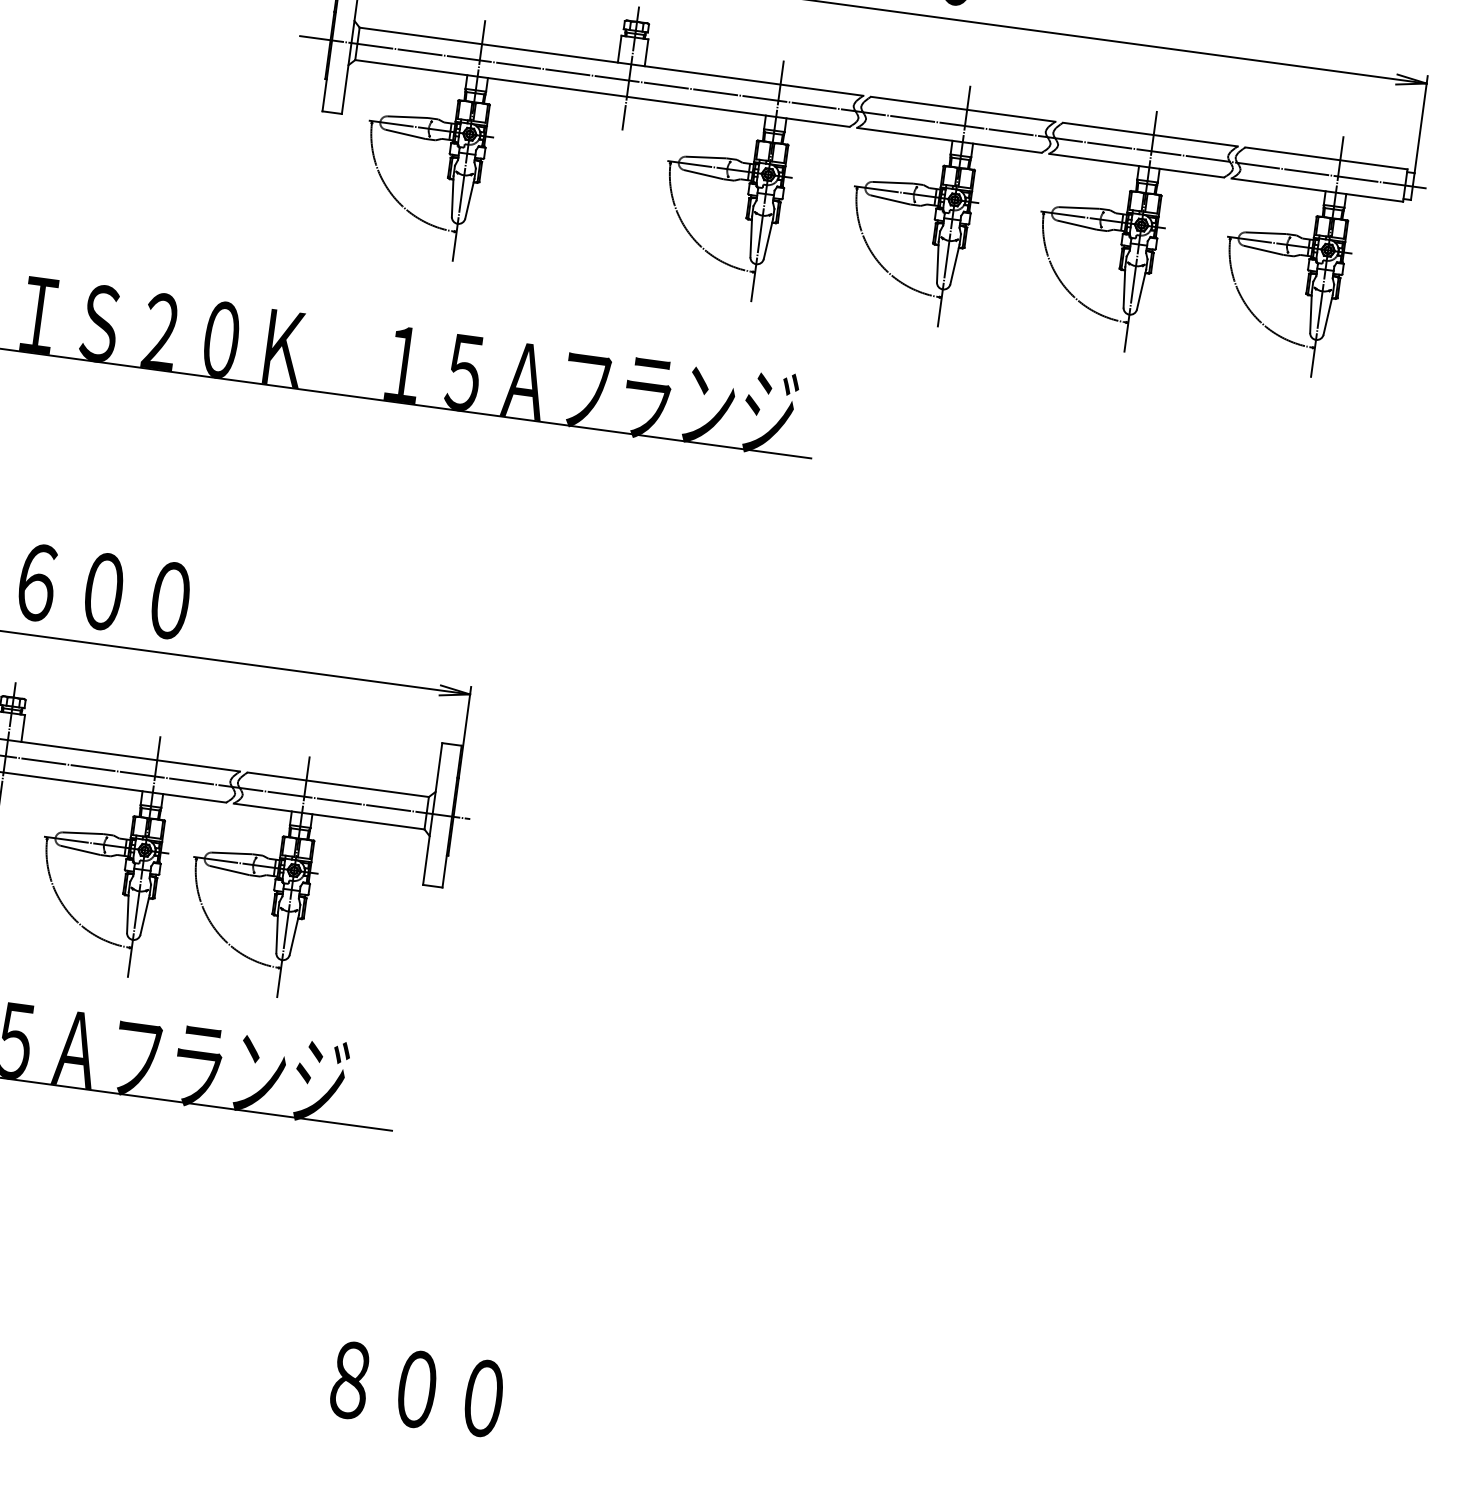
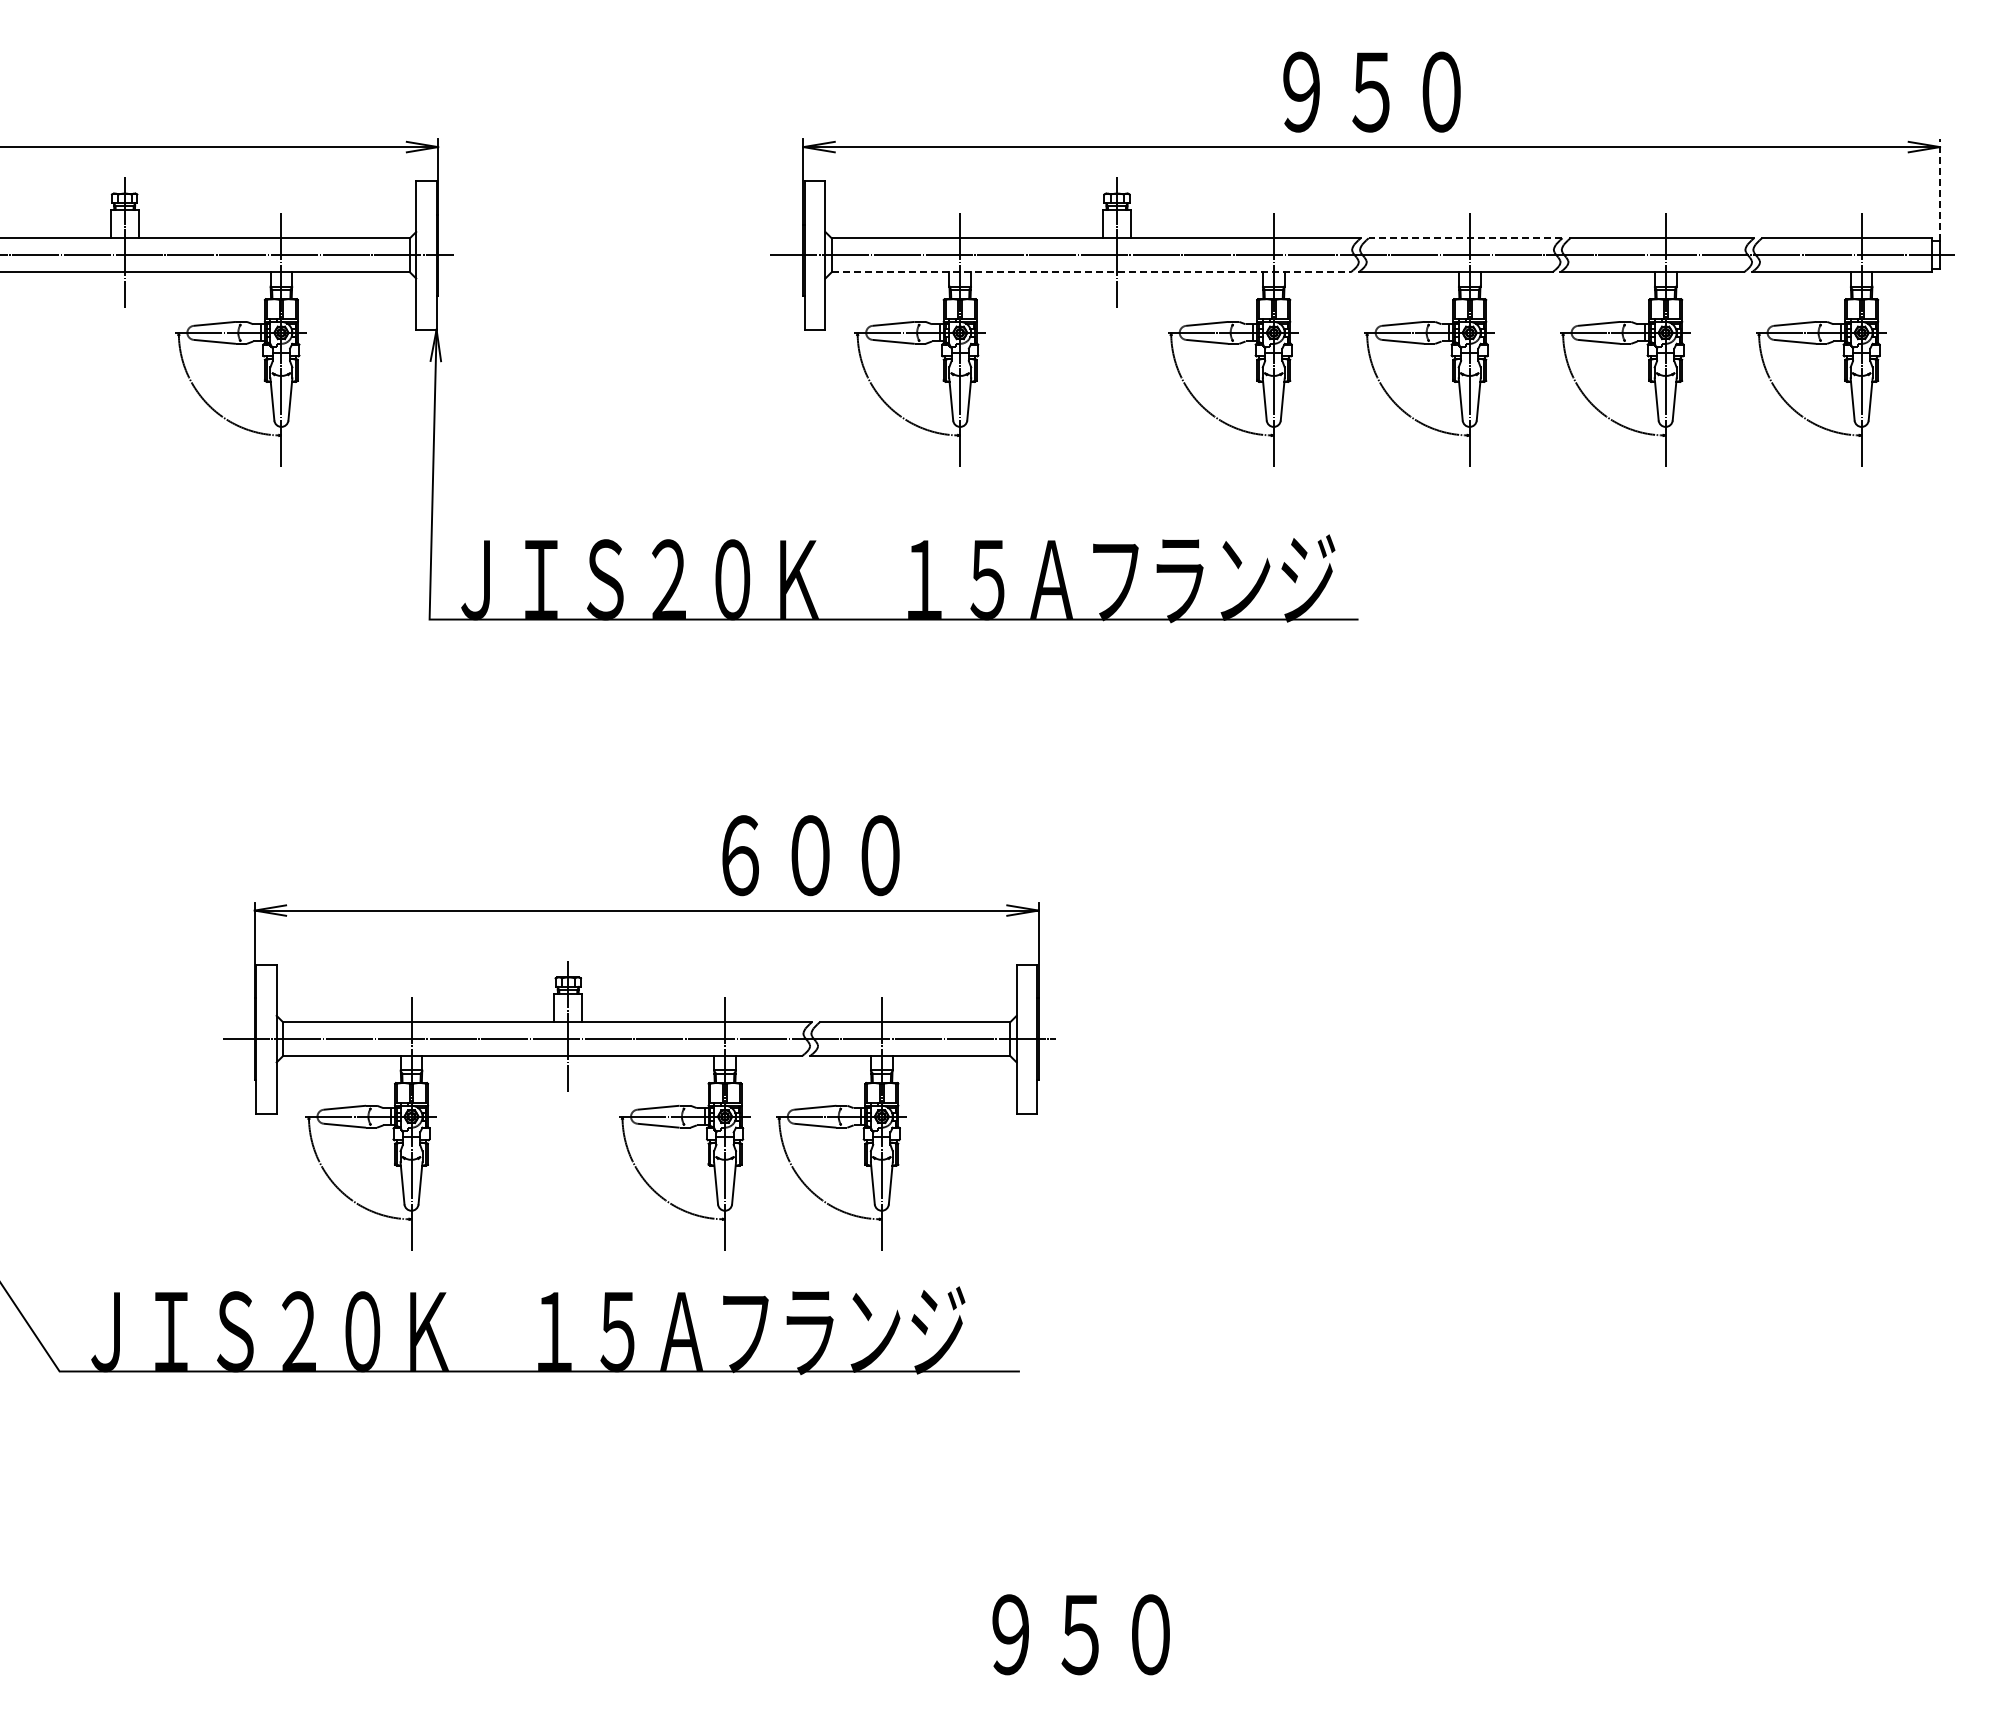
line: (602, 93) -> (1091, 272), solid -> dashed
line: (963, 109) -> (1465, 238), solid -> dashed
line: (1421, 124) -> (1940, 190), solid -> dashed
text: (103, 591) -> (810, 855), moved
text: (383, 1384) -> (1045, 1634), ８００ -> ９５０

